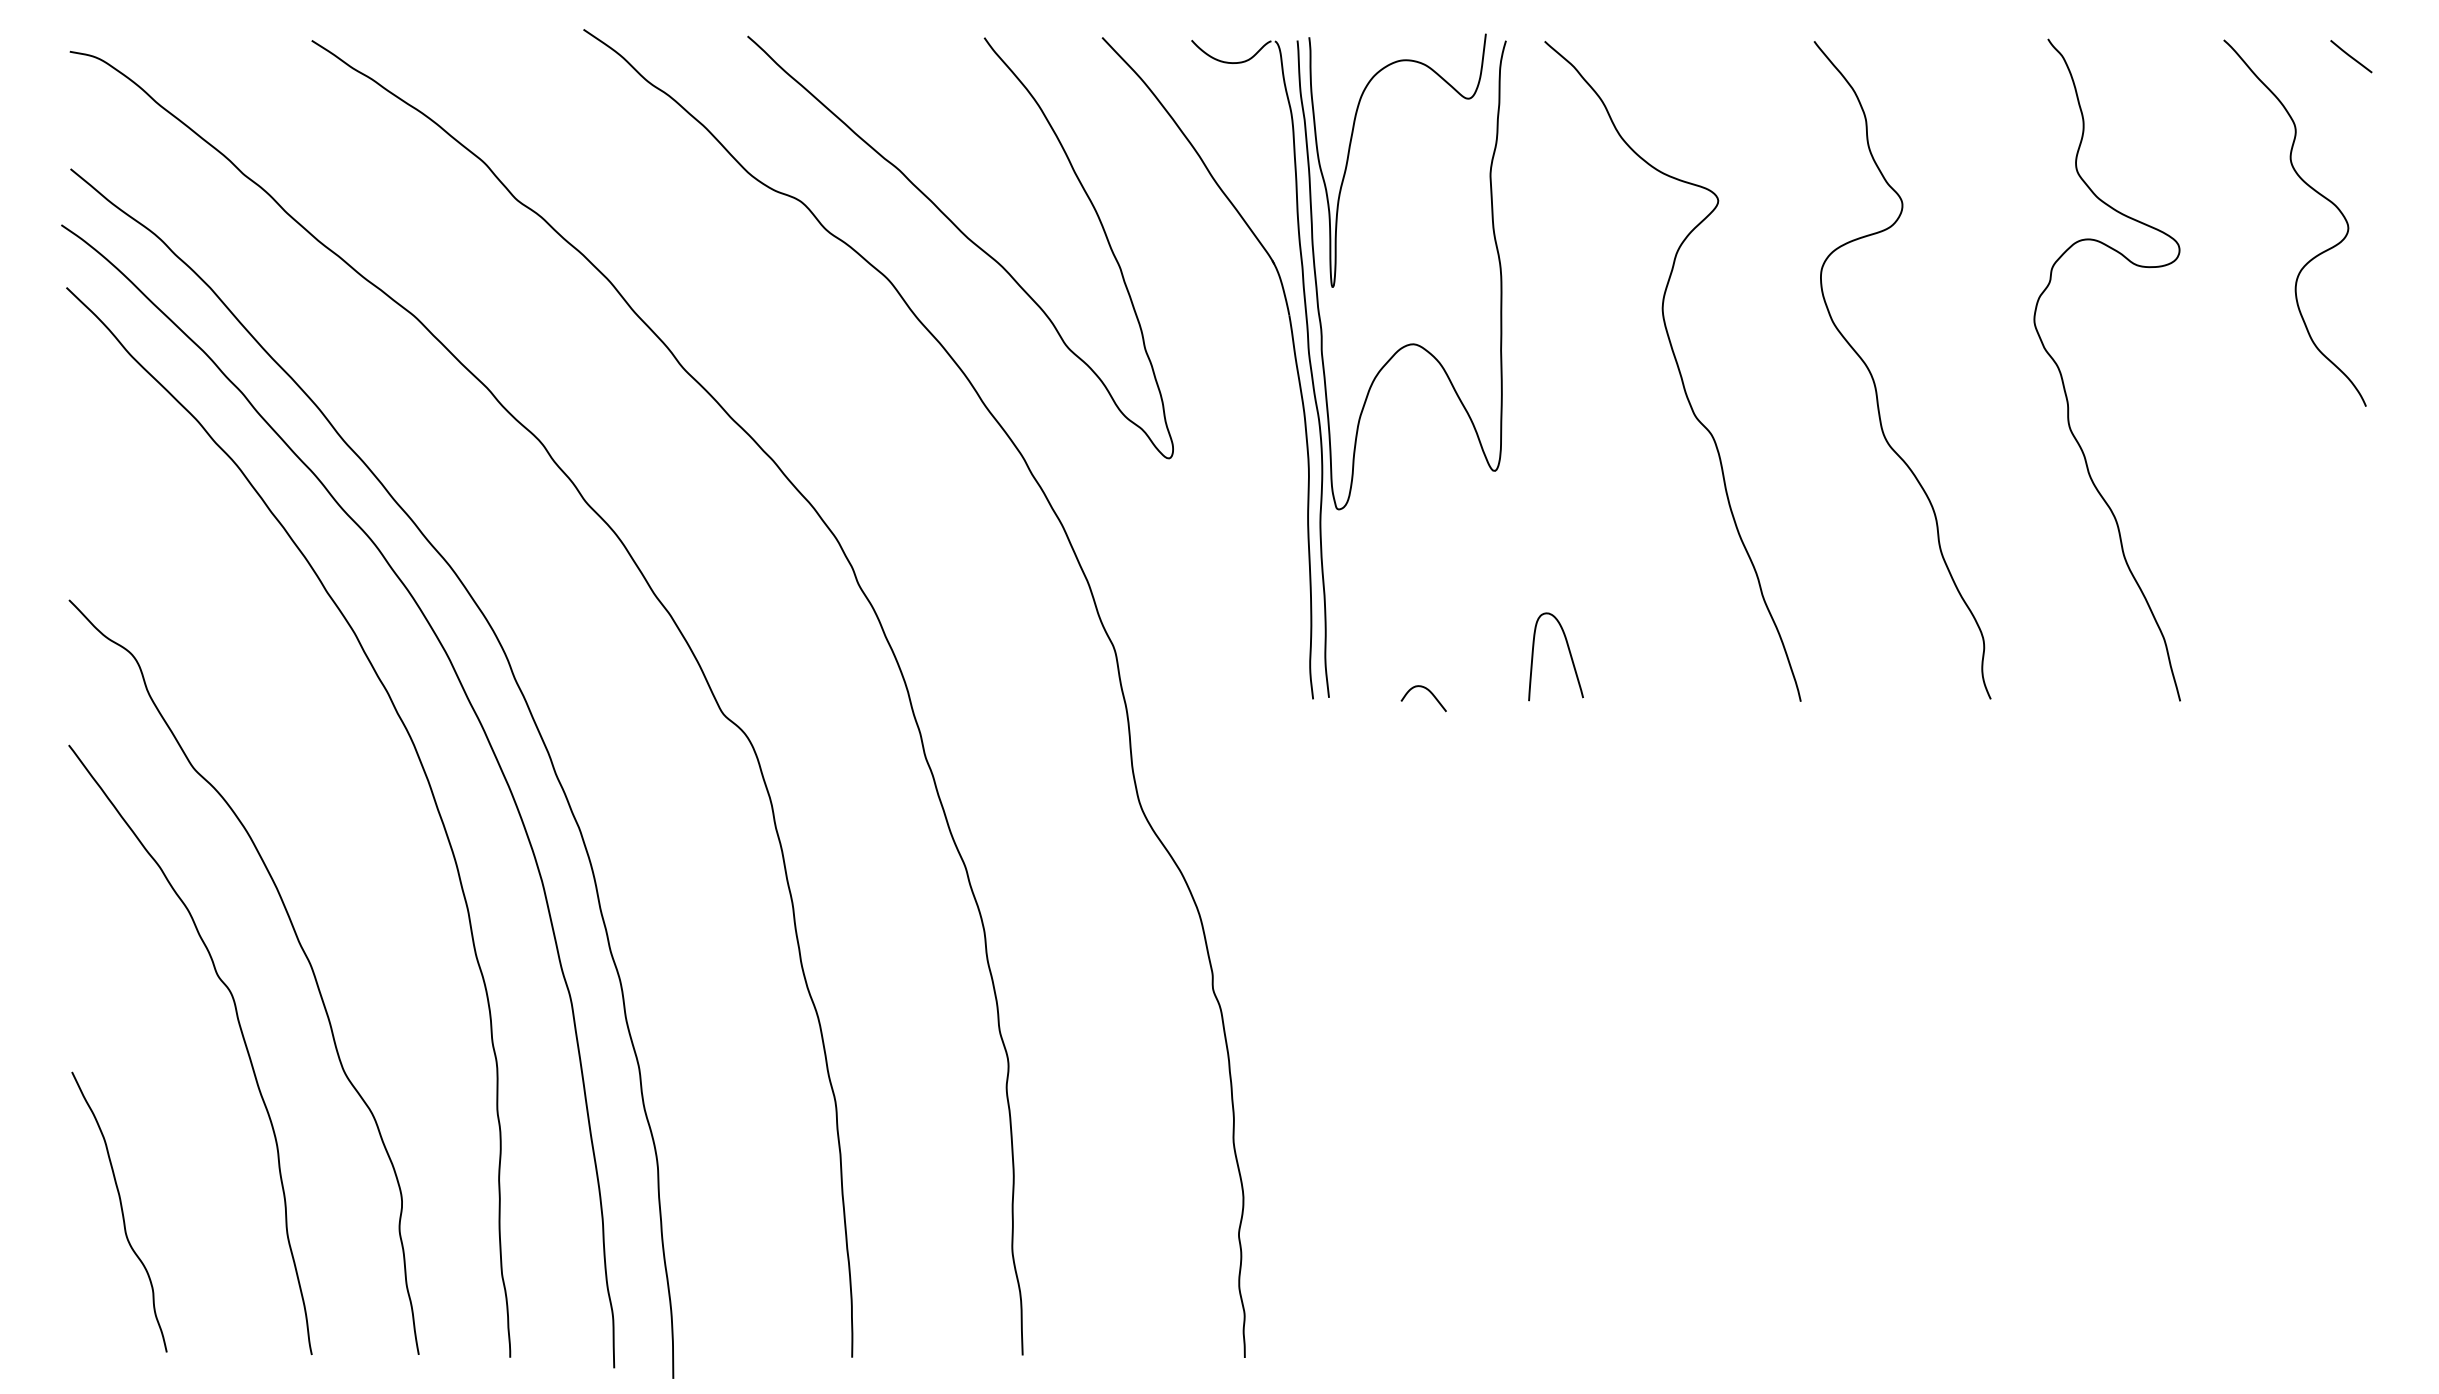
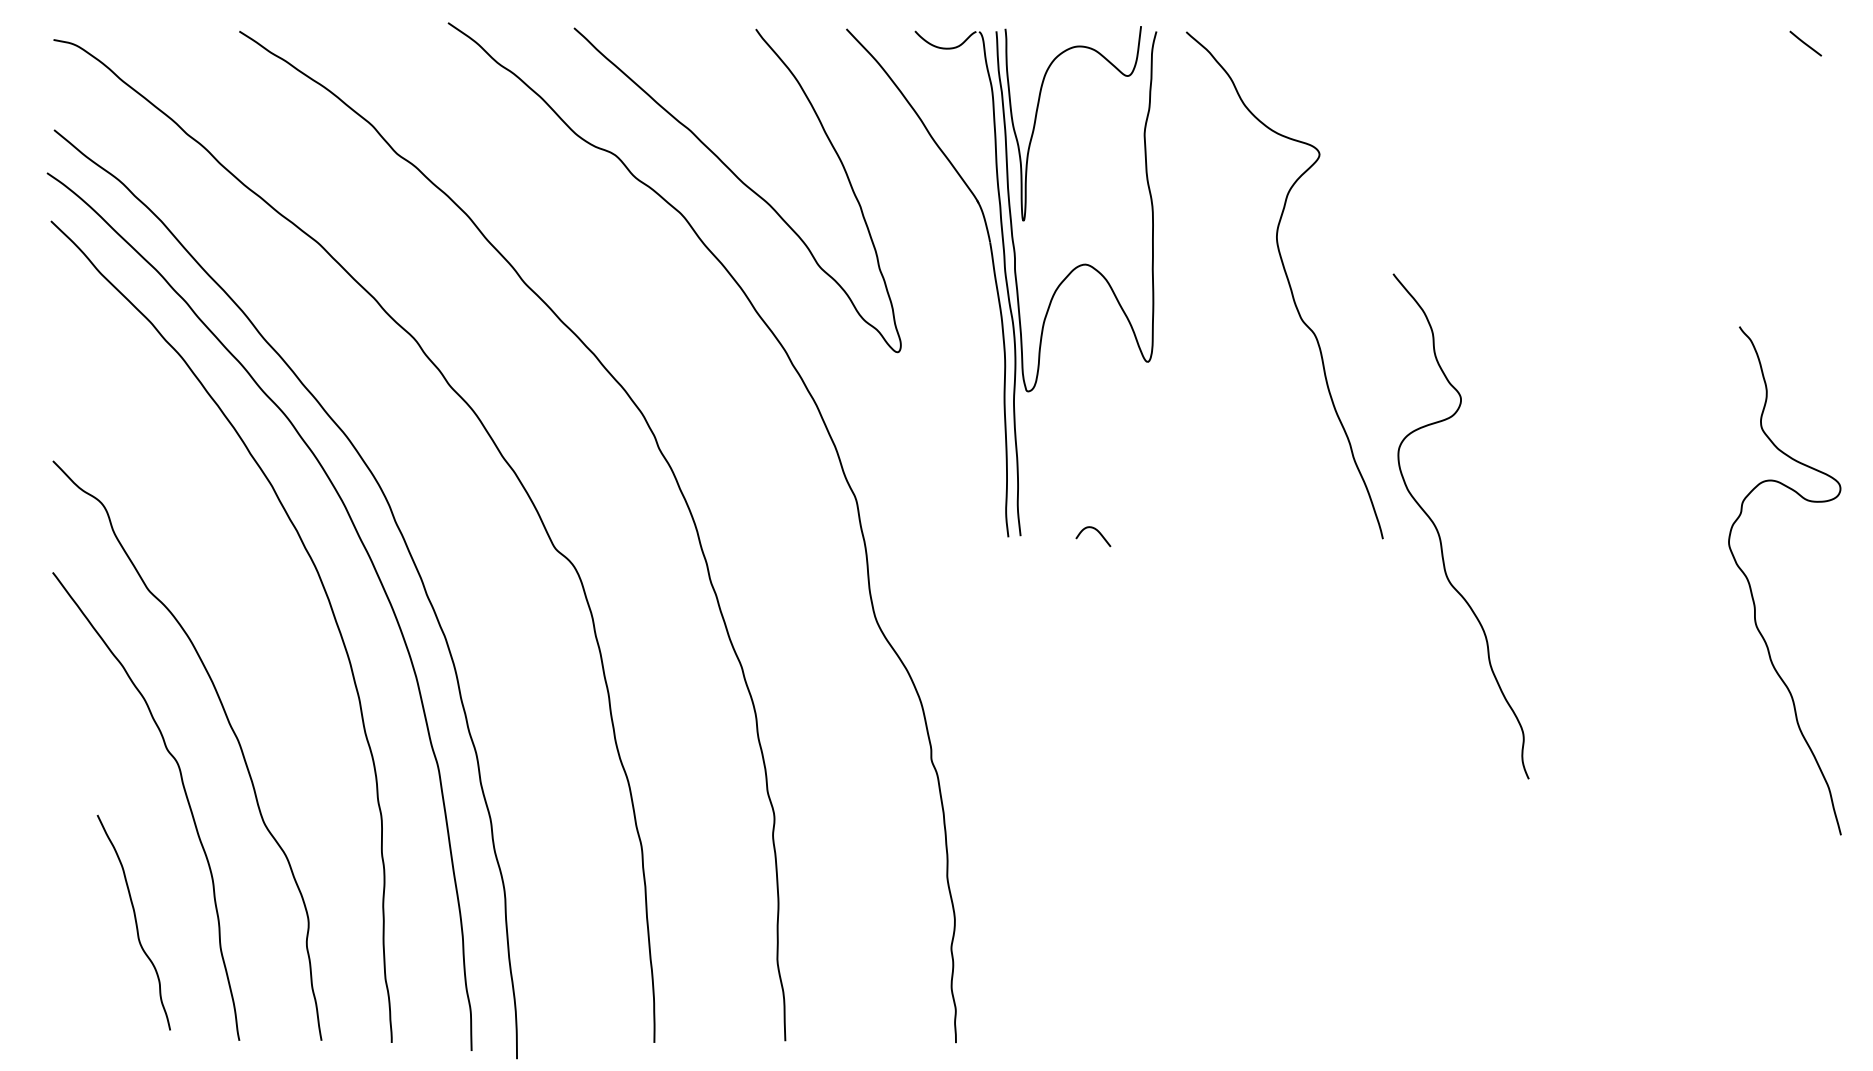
curve: (2318, 194) -> (1780, 149), removed
curve: (1874, 379) -> (1439, 533), moved
curve: (2063, 379) -> (1751, 588), moved
curve: (1568, 651) -> (1204, 500), removed
curve: (121, 1211) -> (135, 922), moved

